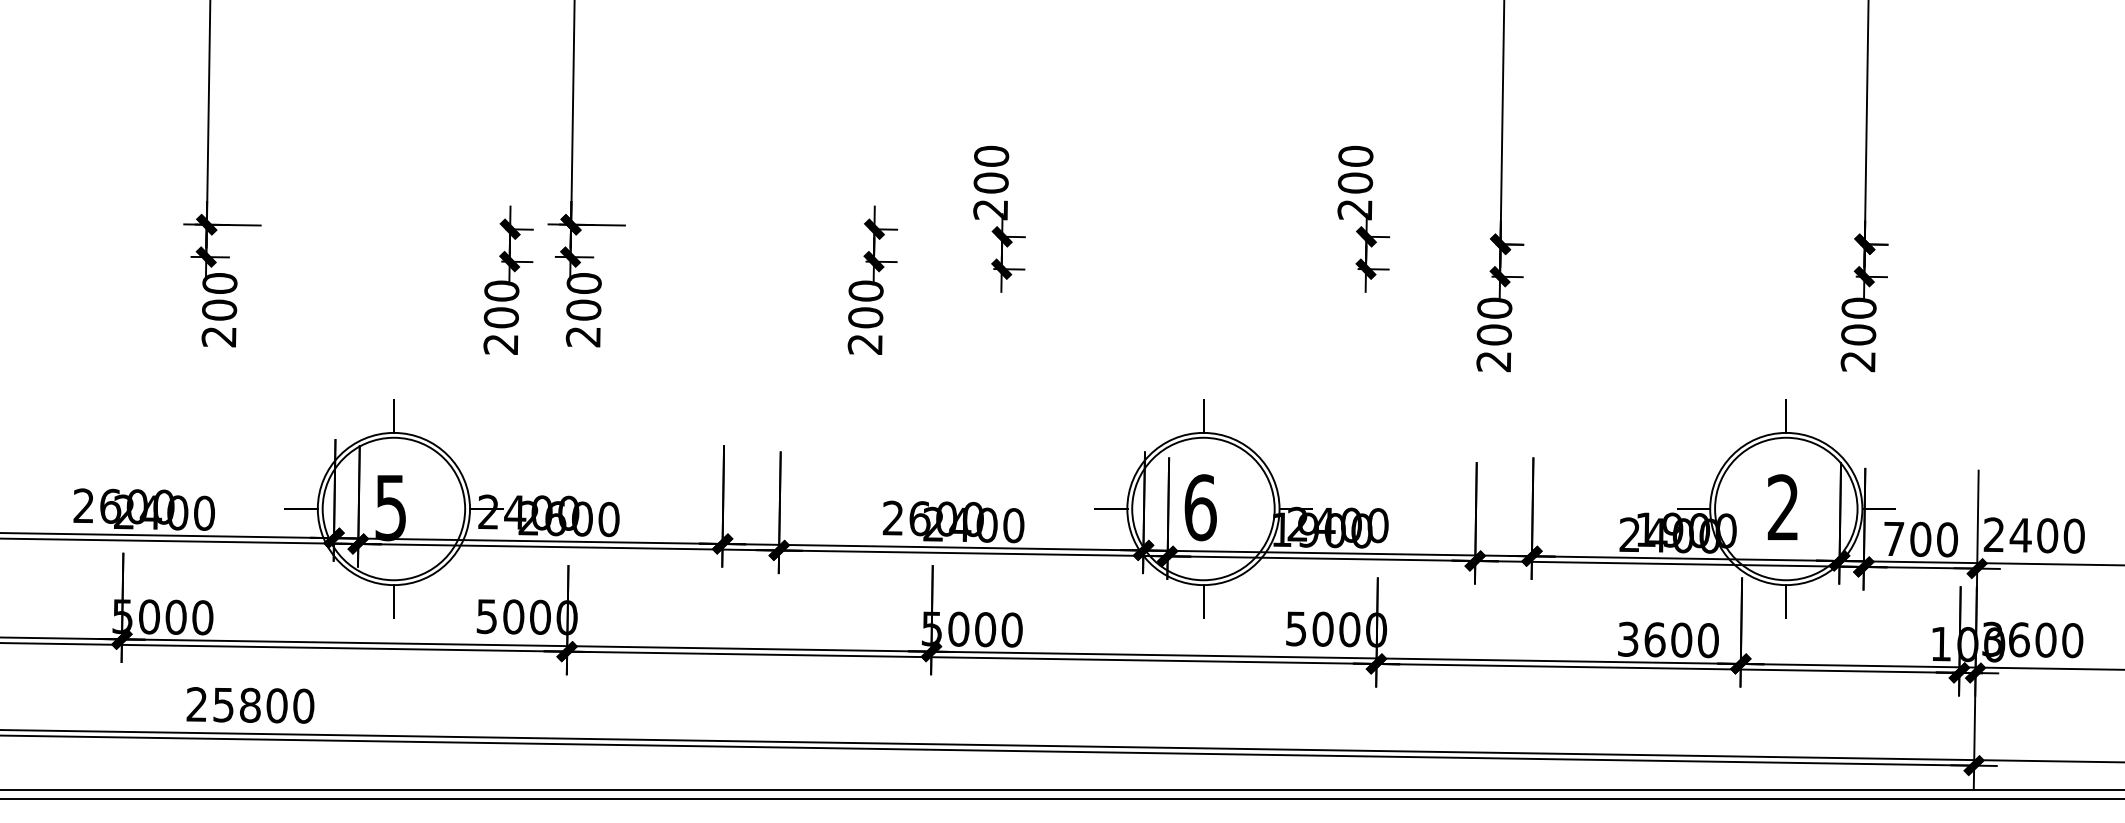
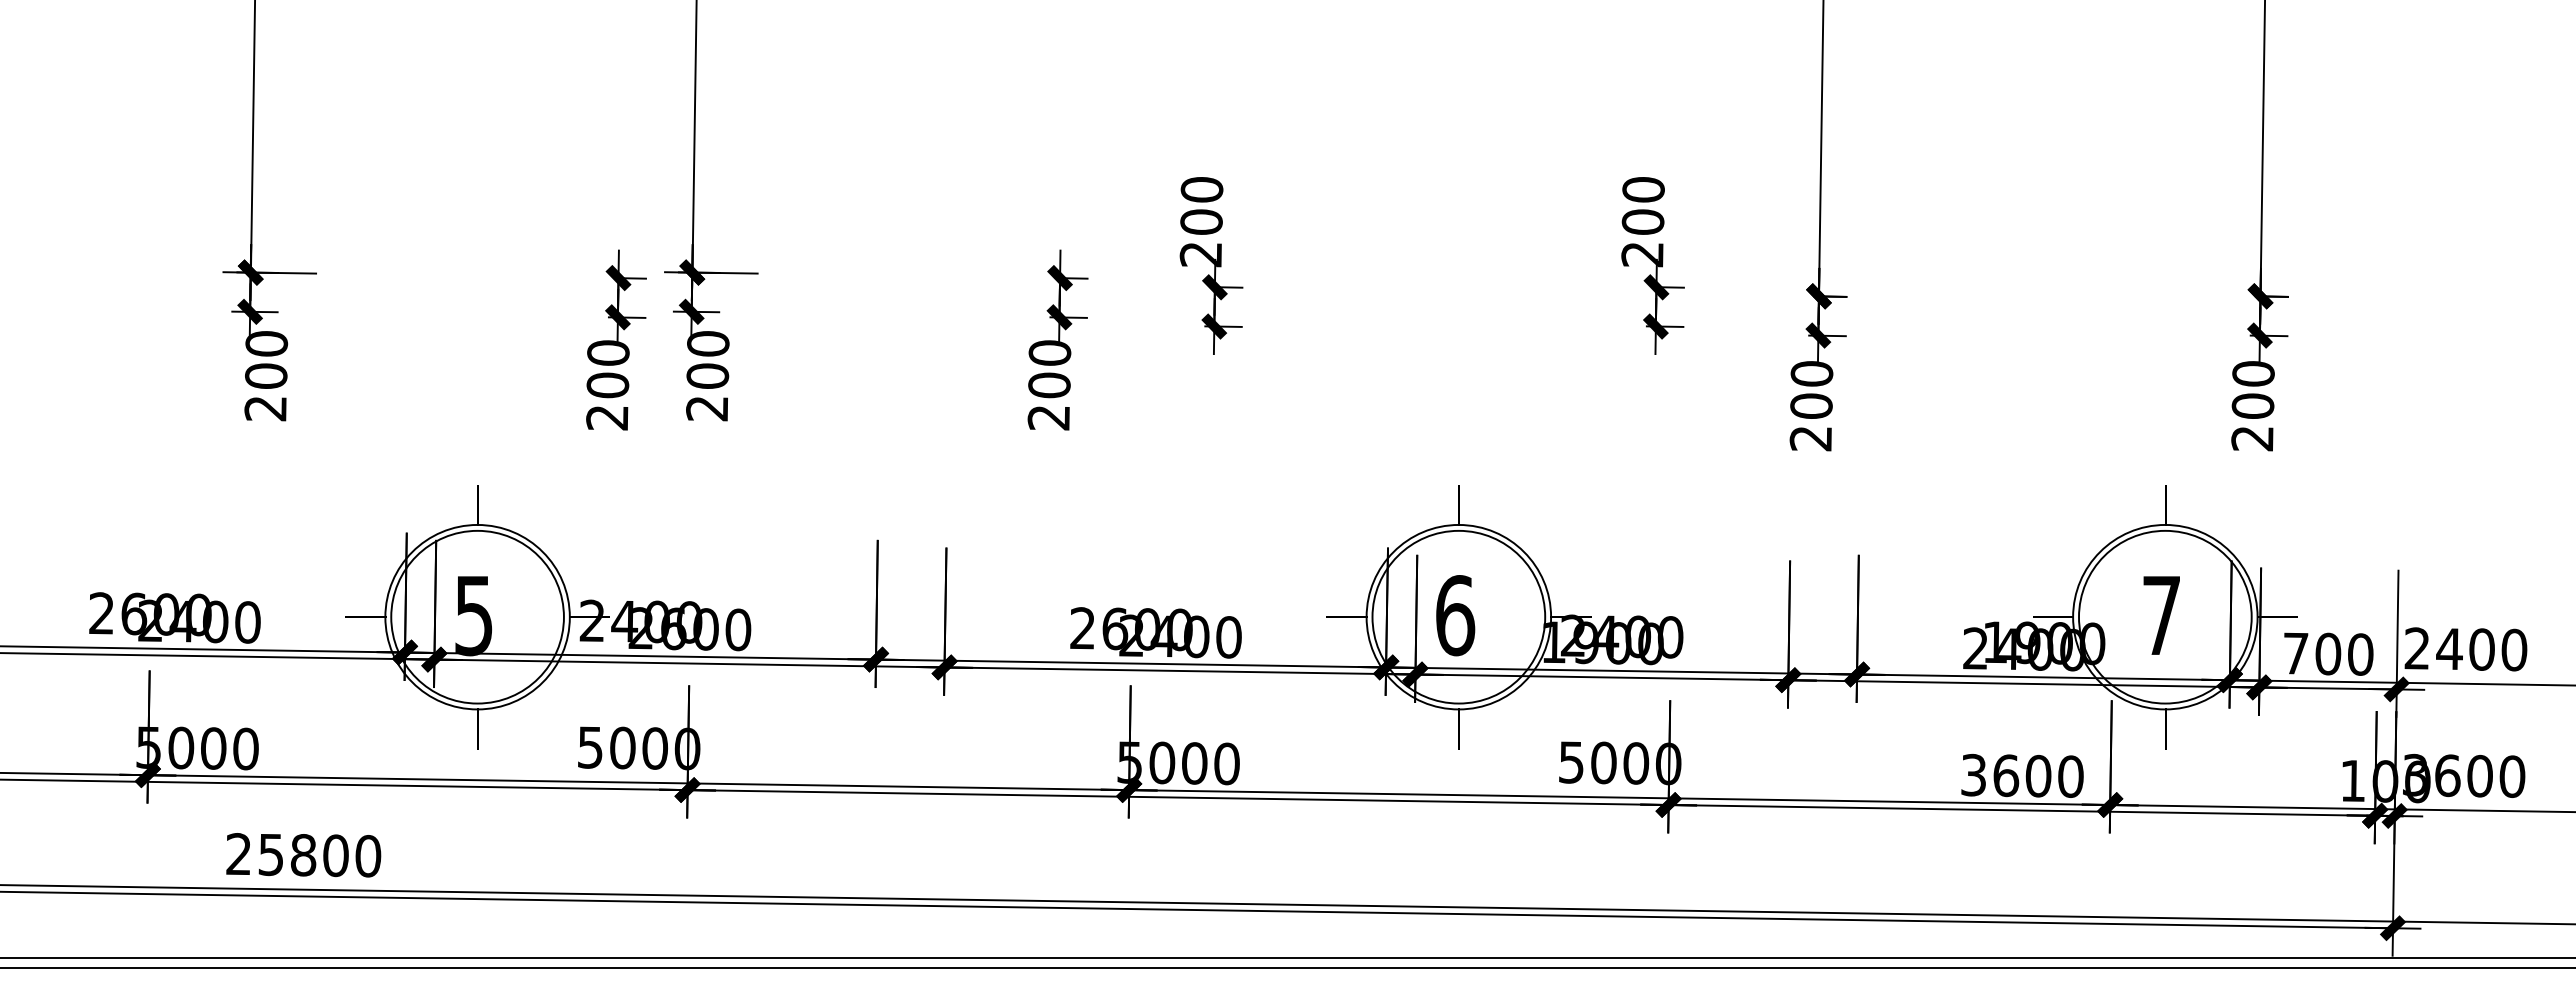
text: (1783, 506) -> (2161, 614), 2 -> 7

